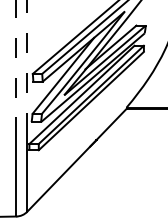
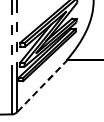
line: (77, 160) -> (42, 86), solid -> dashed

